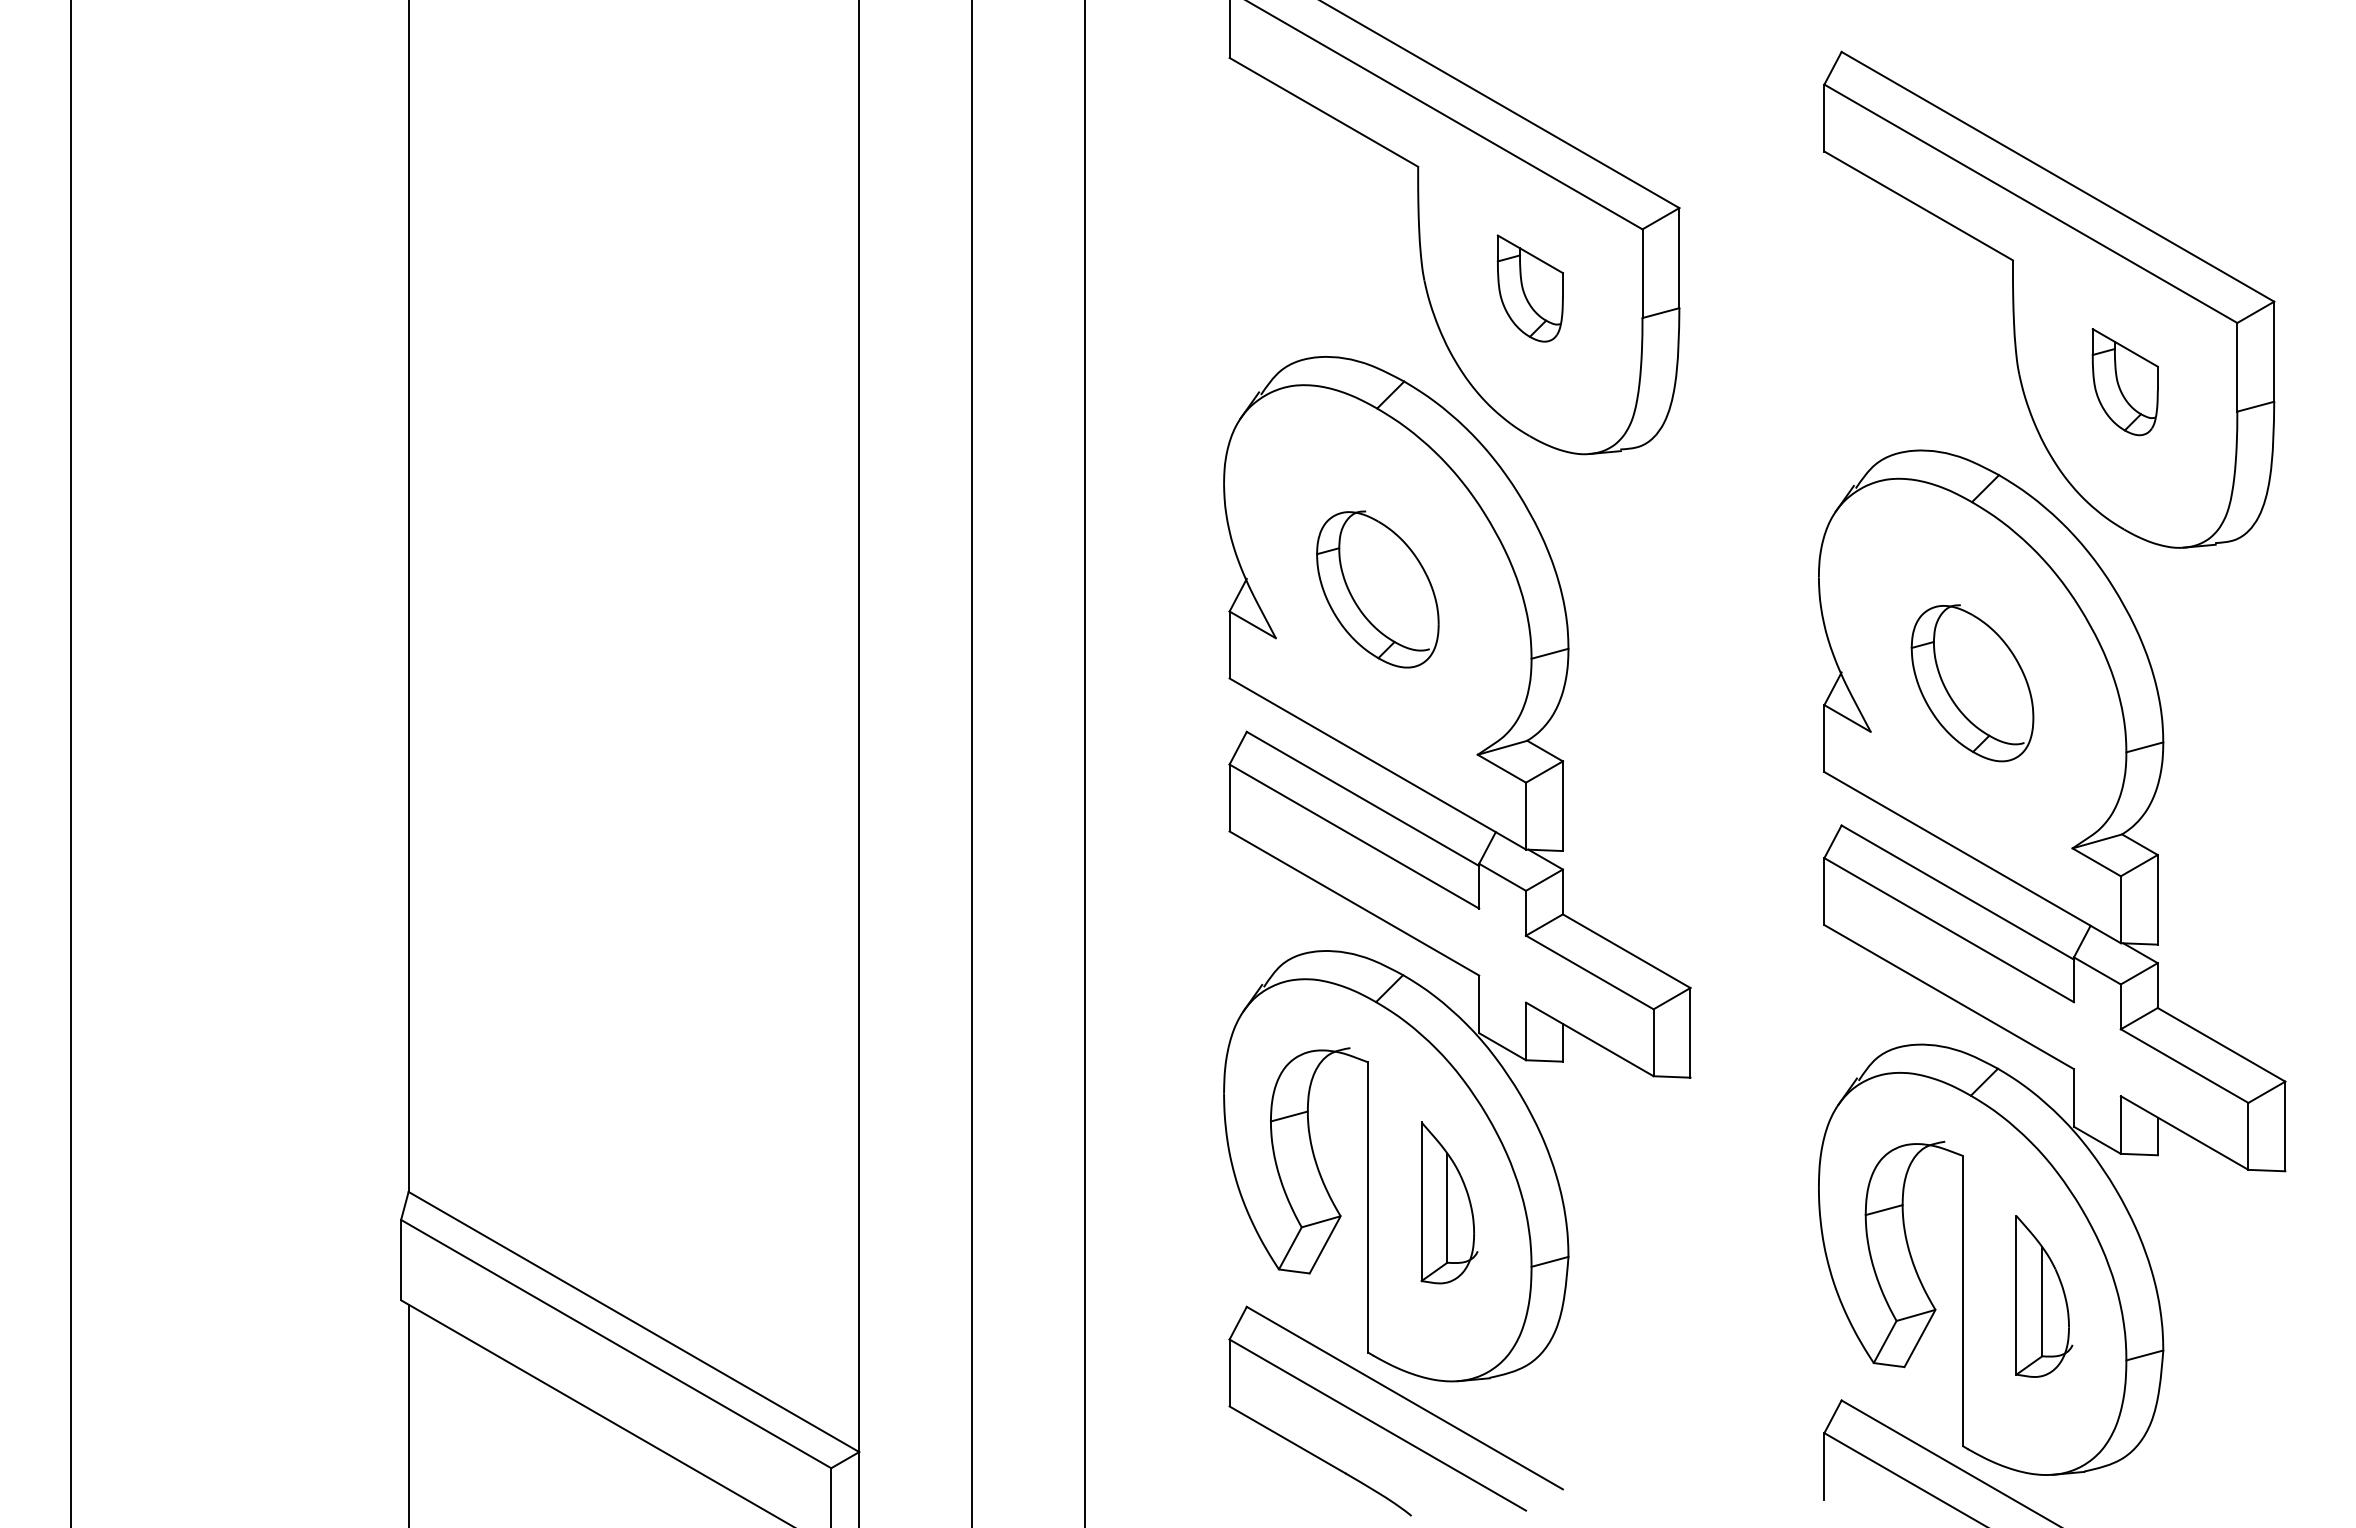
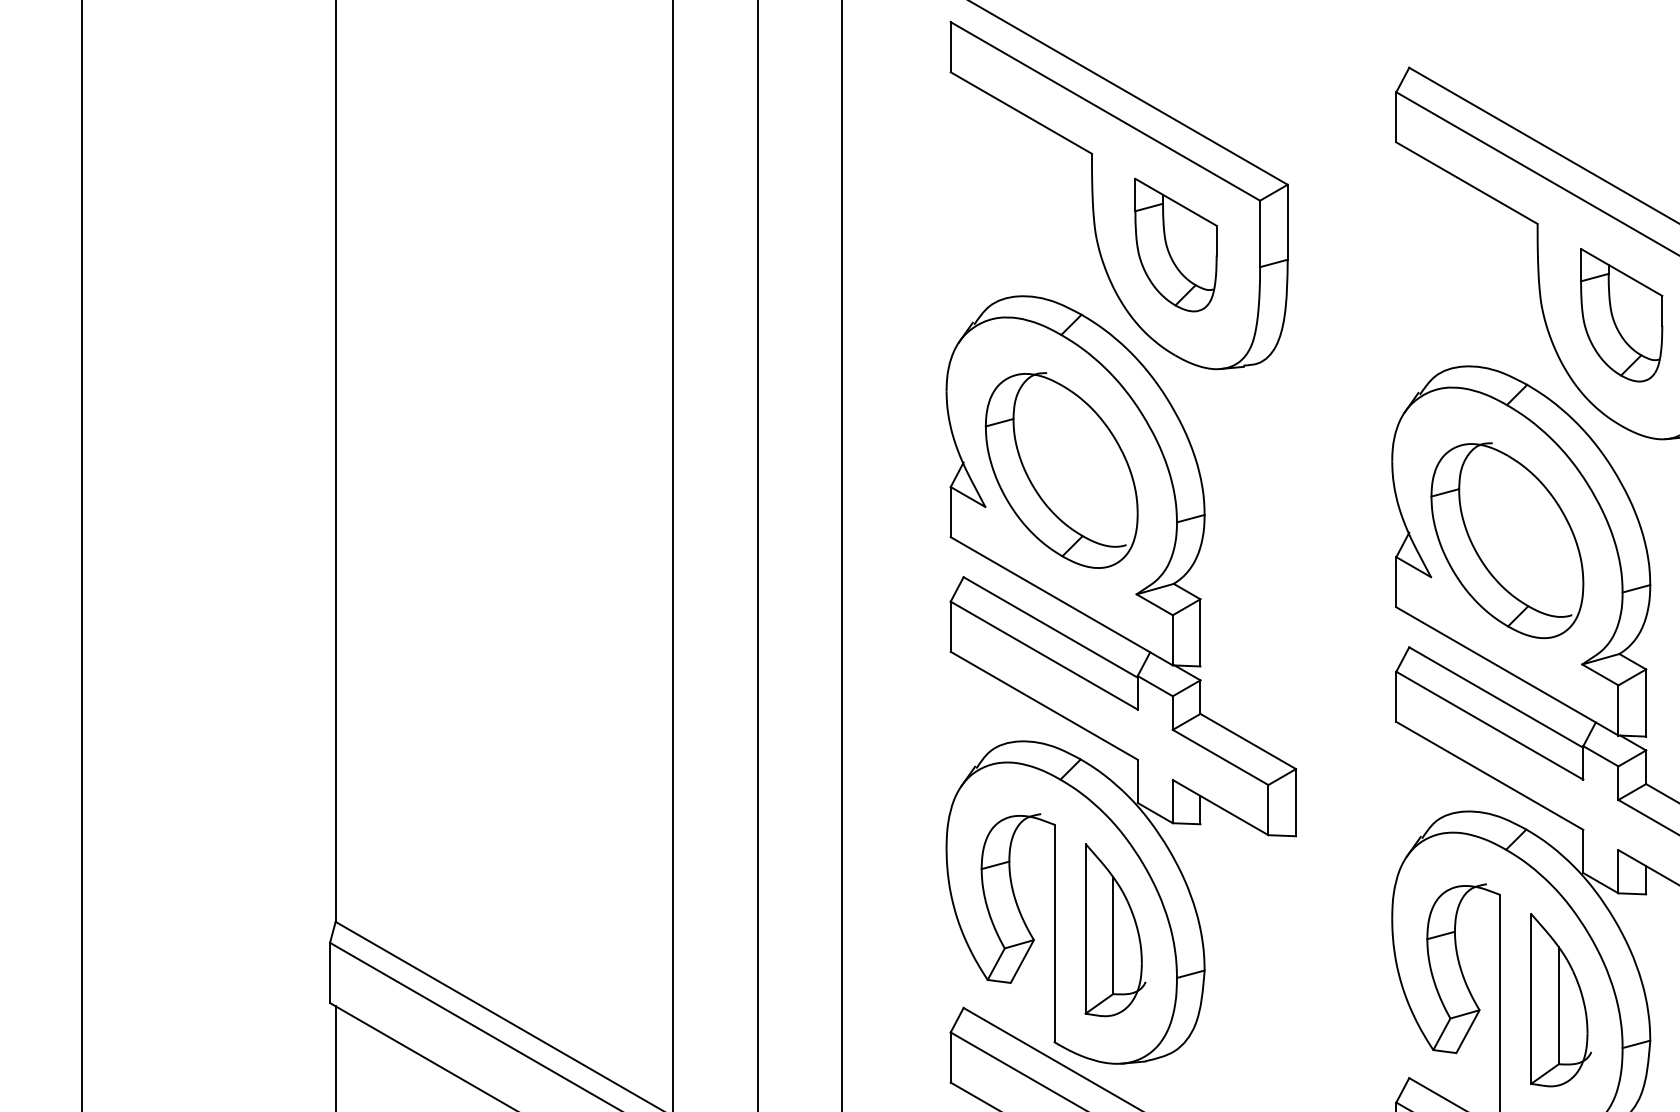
part: (1530, 288) -> (1176, 245), size x1.67
part: (2125, 381) -> (1621, 314), size x1.67
part: (1377, 589) -> (1061, 470), size x1.67
part: (1972, 683) -> (1507, 540), size x1.67
part: (1449, 1202) -> (1115, 929), size x1.43
part: (2044, 1296) -> (1561, 1000), size x1.43

